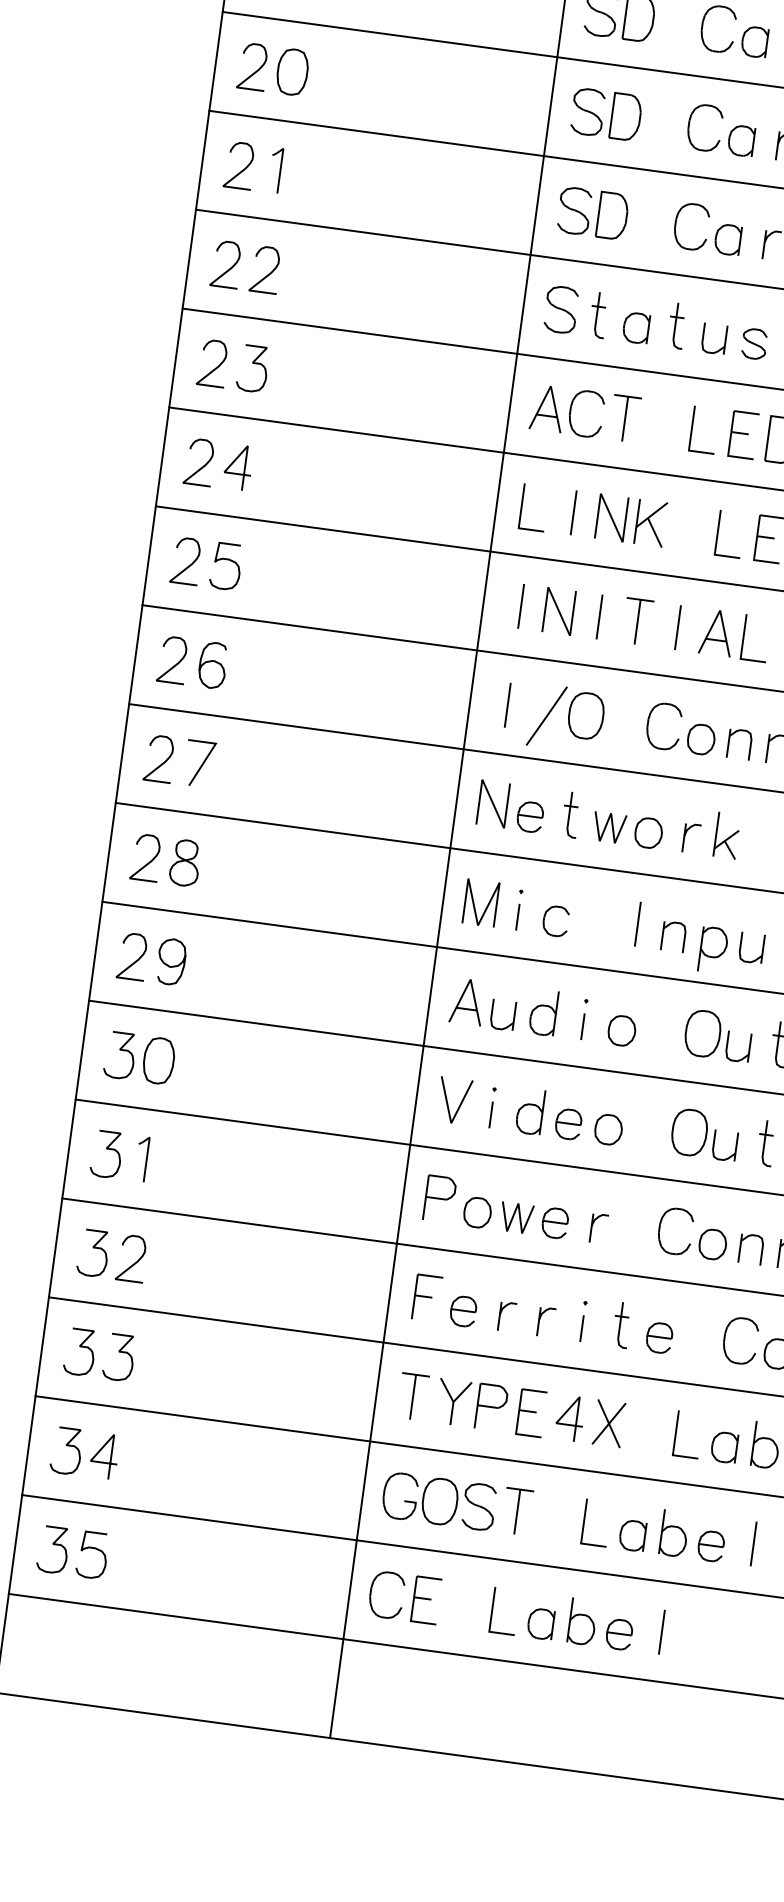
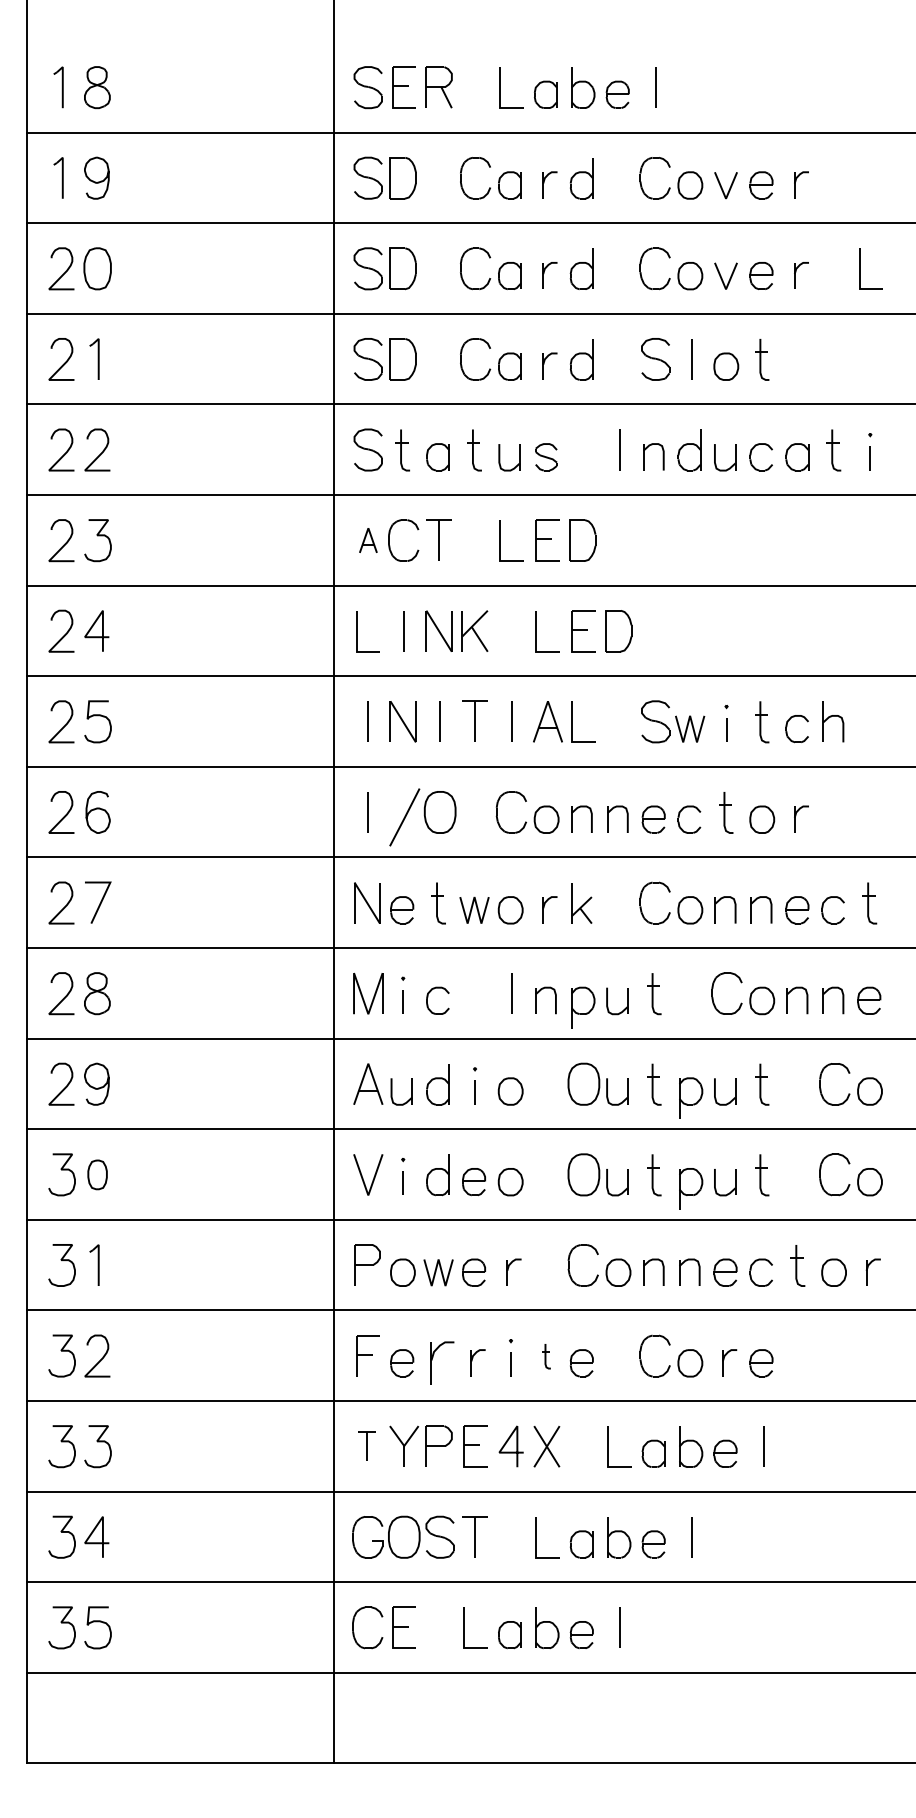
part: (548, 408) -> (368, 540), size x0.6
part: (158, 1060) -> (97, 1174), size x0.7
part: (506, 1316) -> (441, 1362), size x1.6
part: (621, 1325) -> (546, 1356), size x0.6
part: (413, 1396) -> (367, 1445), size x0.7

